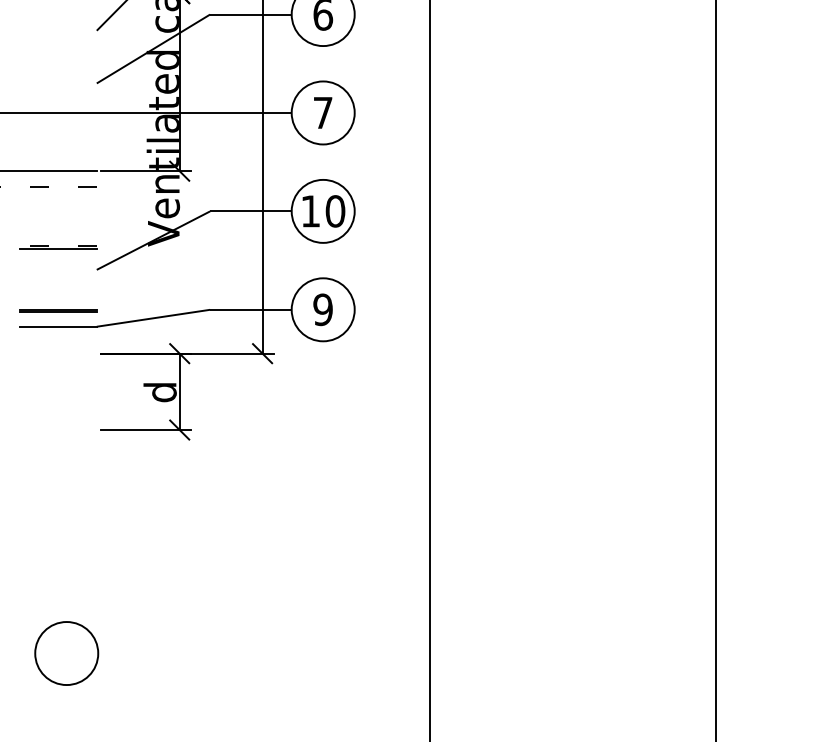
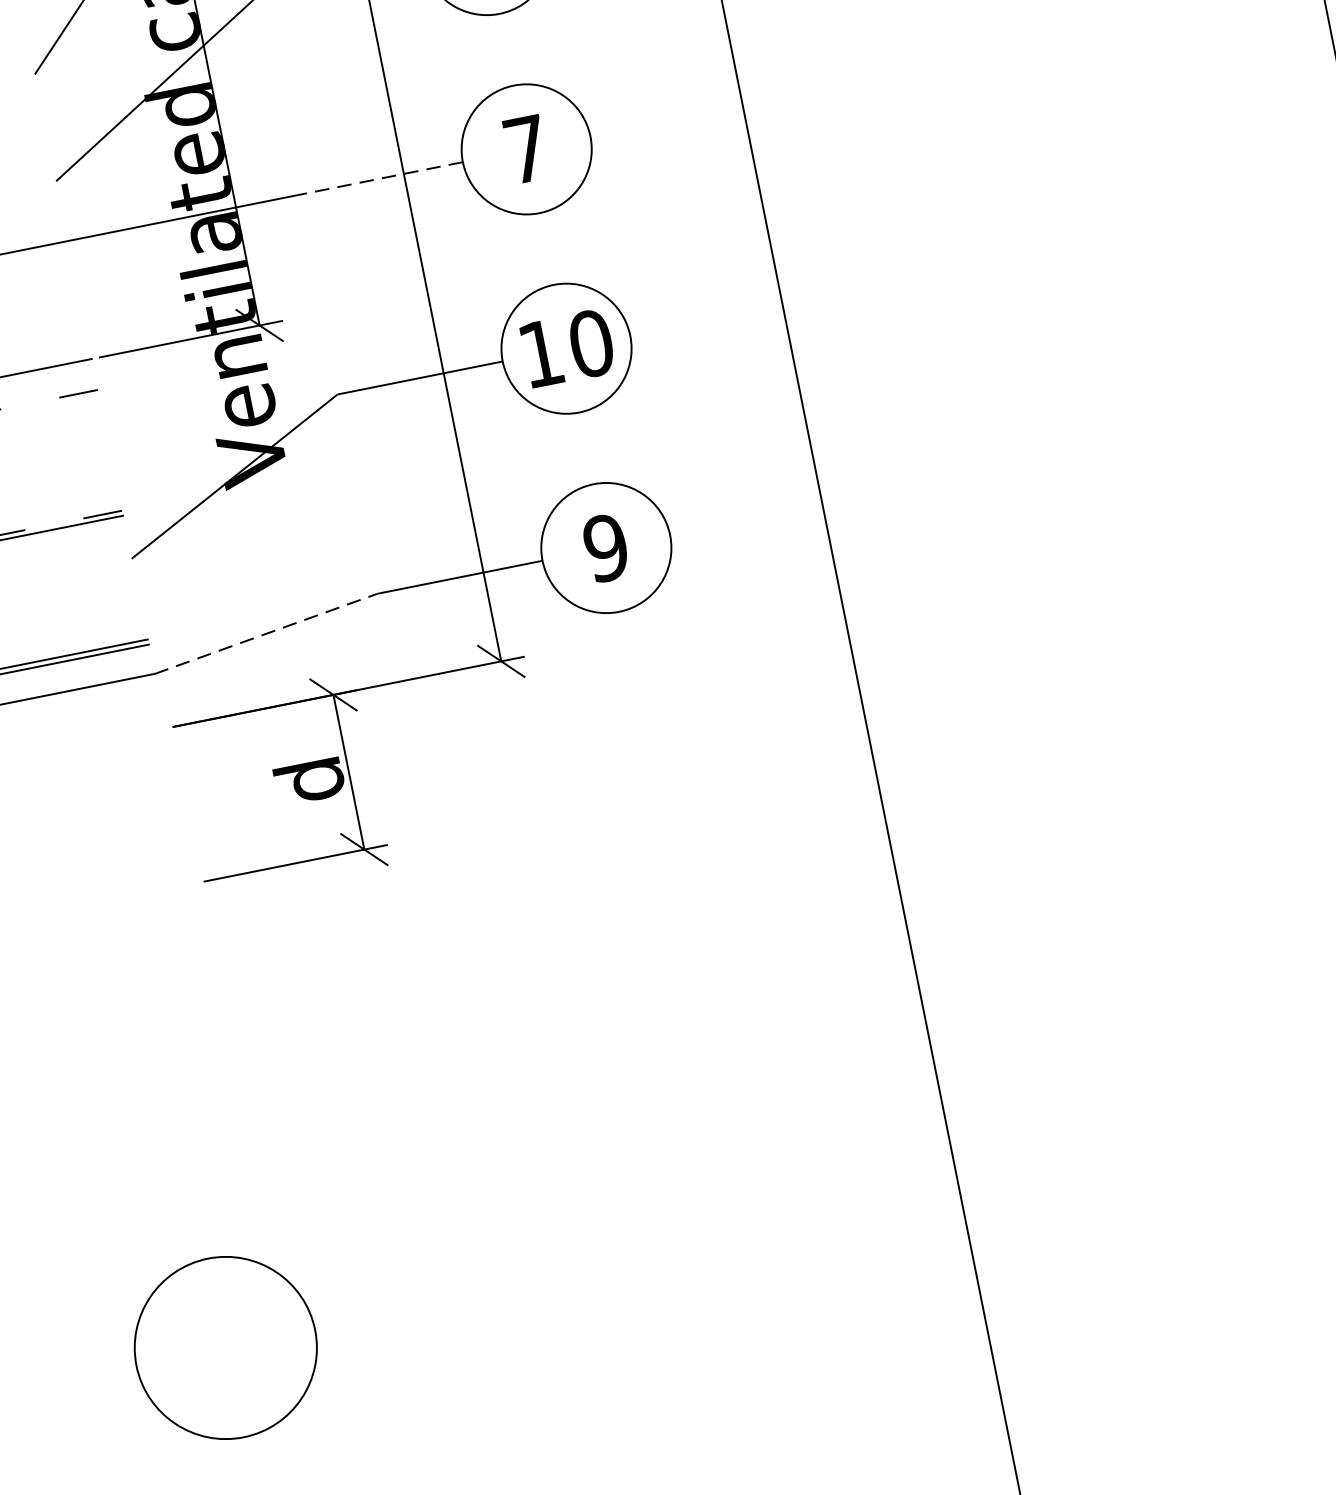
line: (250, 112) -> (379, 177), solid -> dashed
line: (153, 318) -> (266, 634), solid -> dashed
circle: (66, 653) -> (225, 1347), size x1.4

